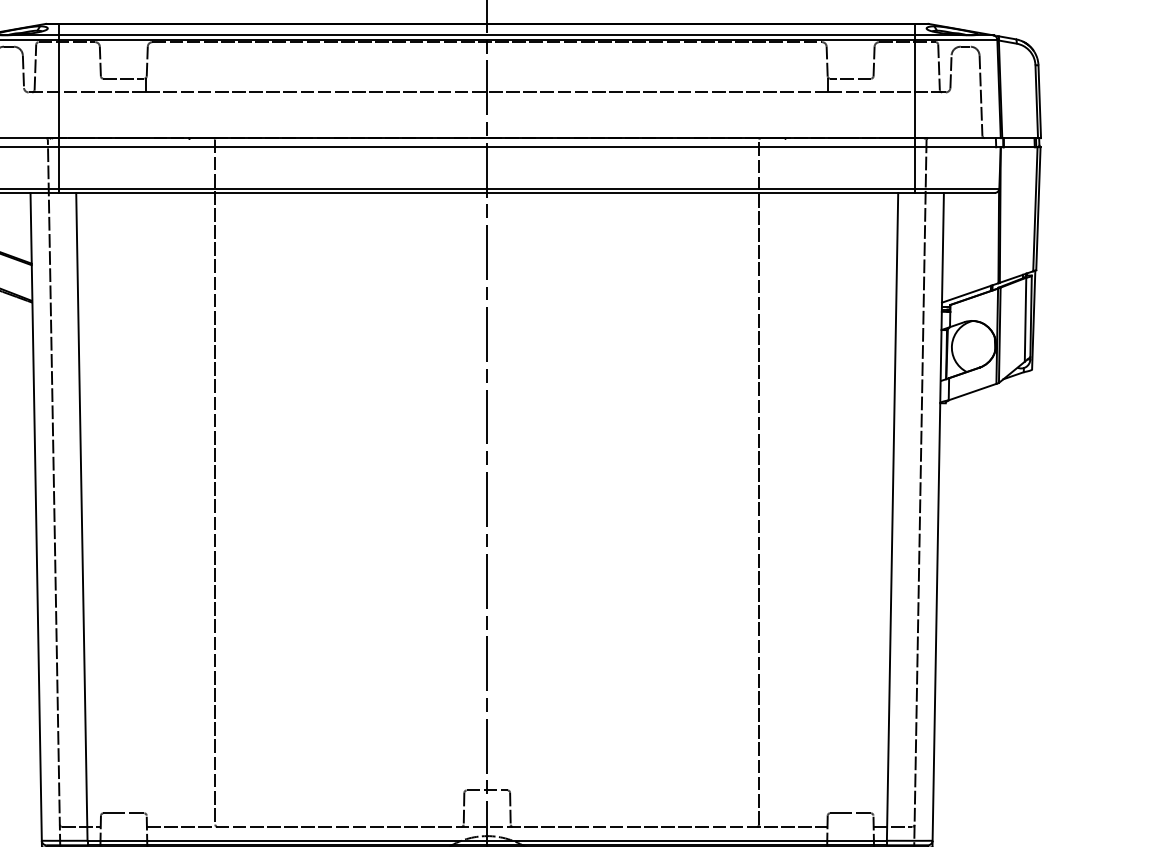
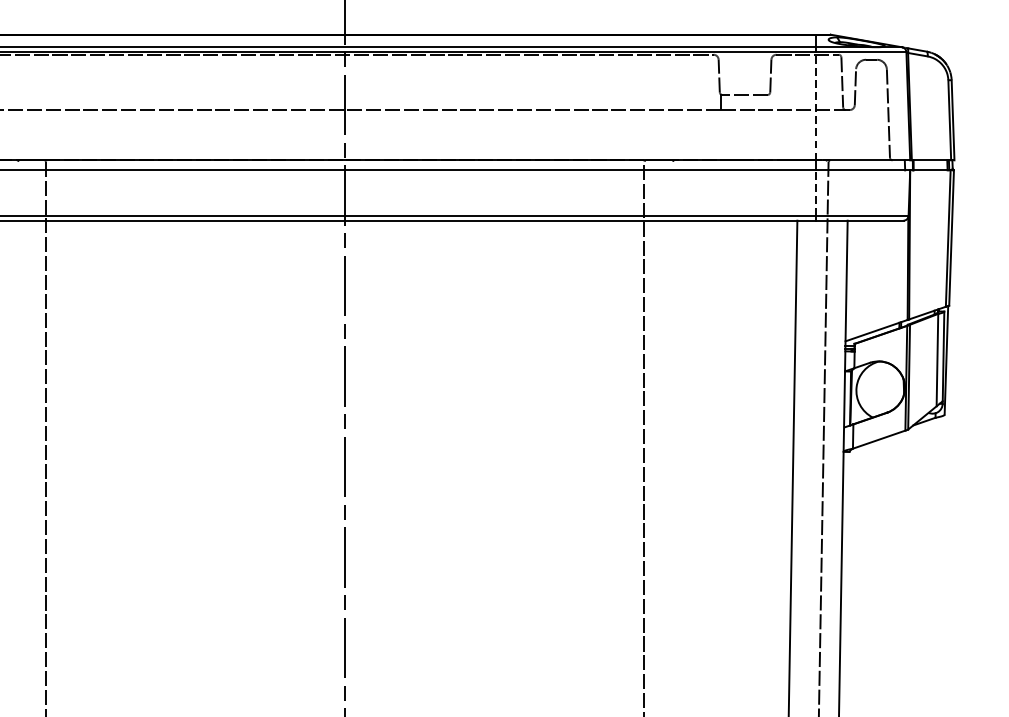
line: (915, 88) -> (816, 105), solid -> dashed
line: (915, 167) -> (816, 192), solid -> dashed

